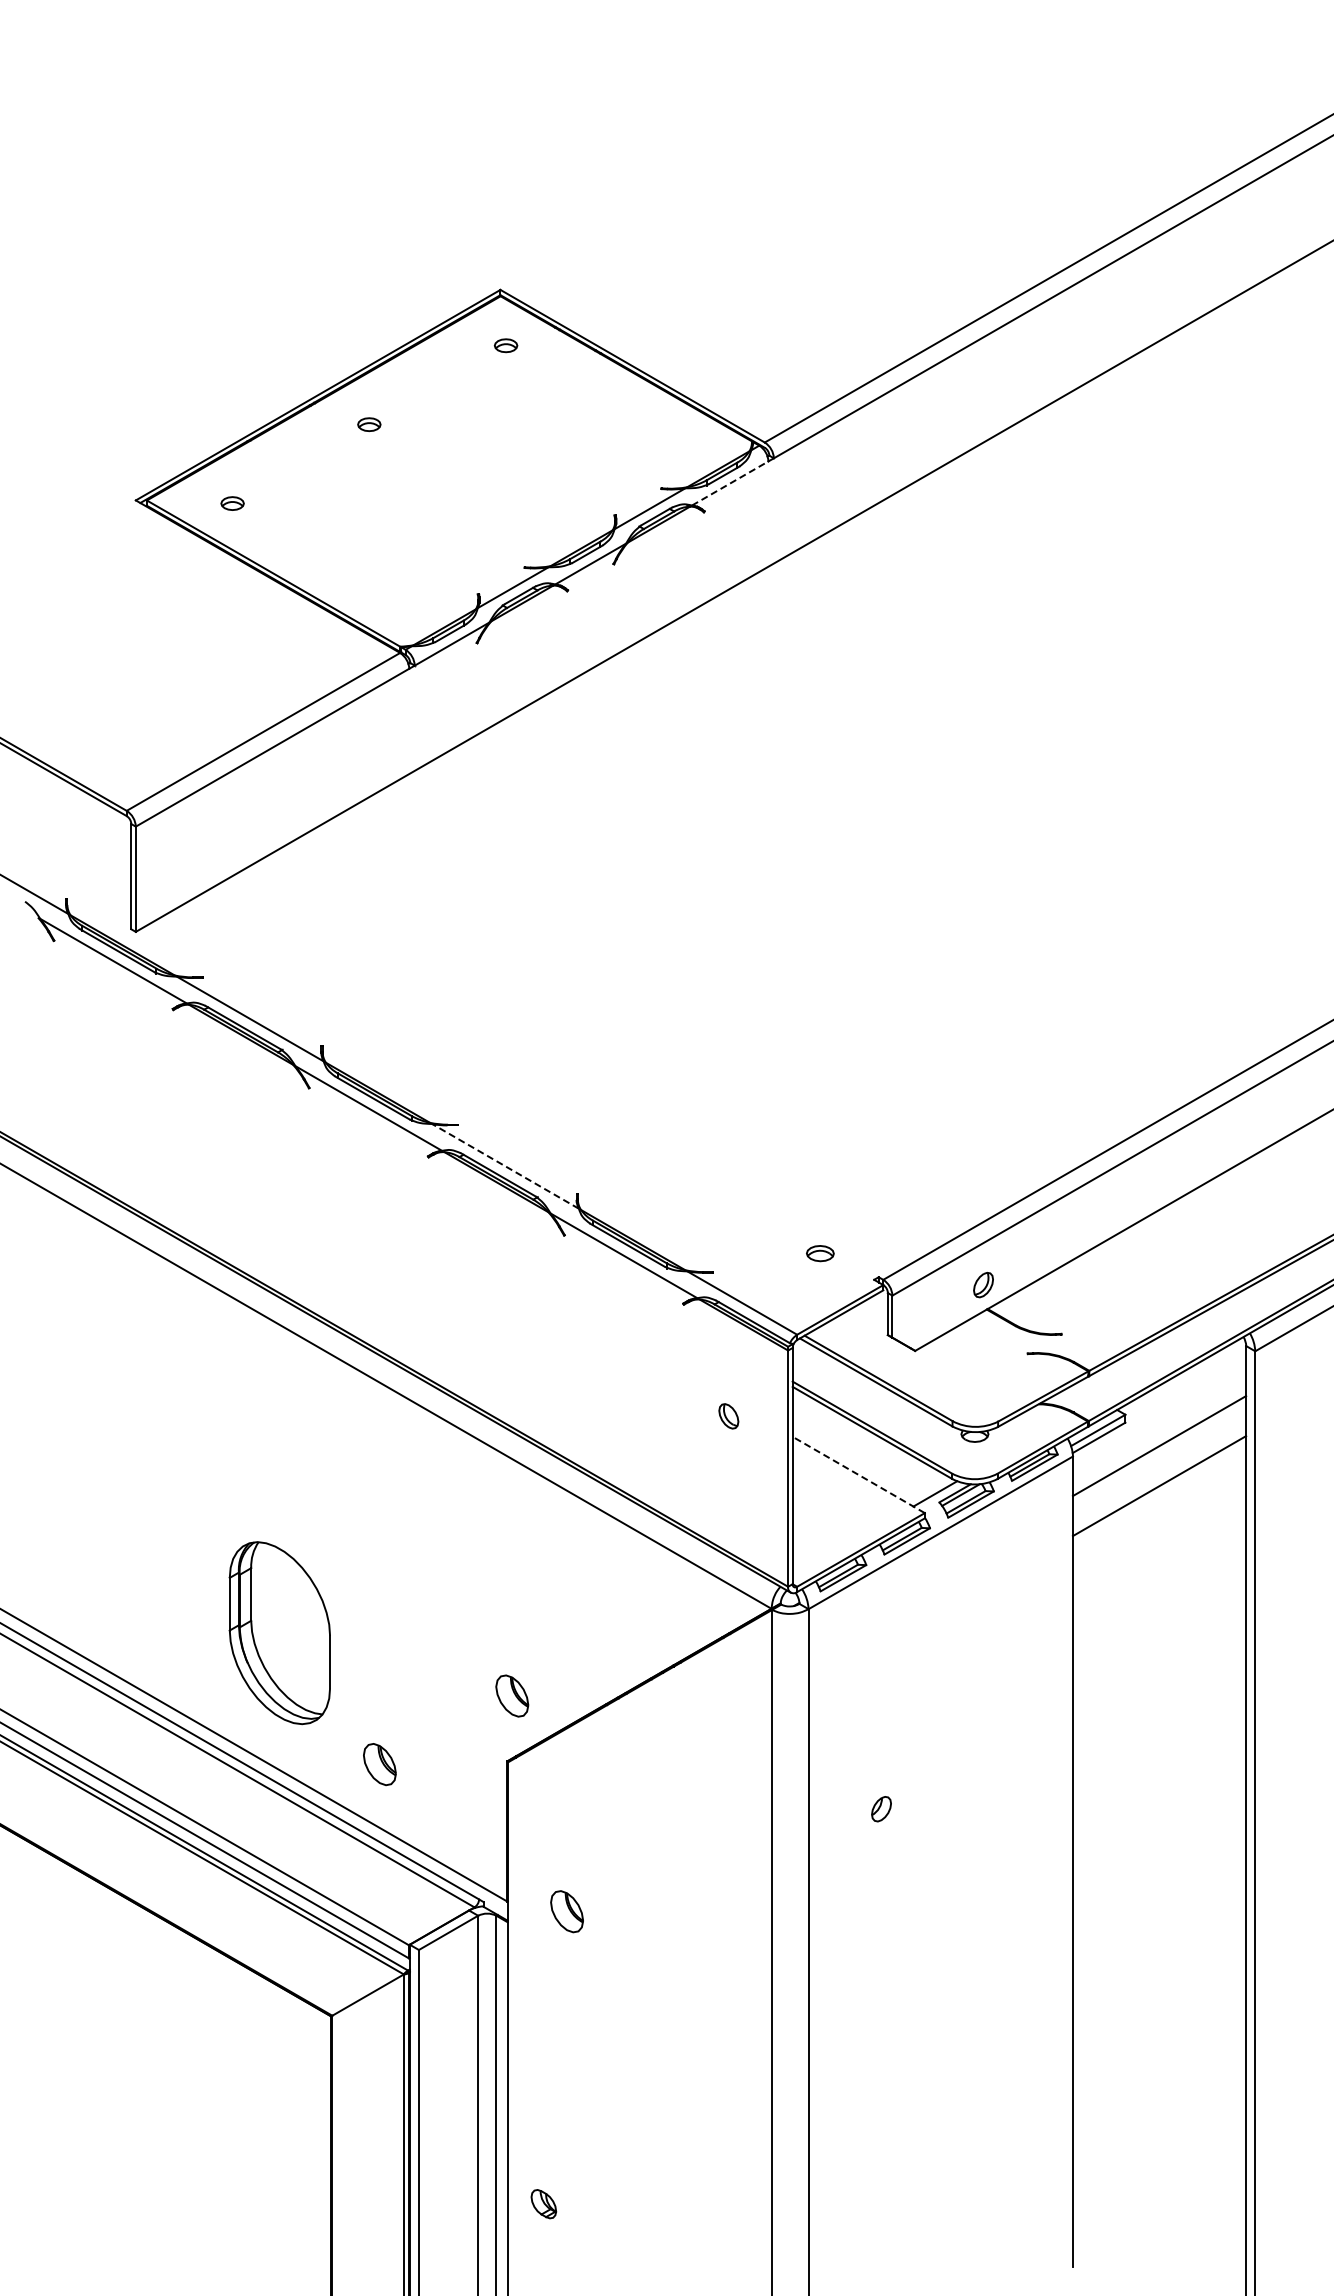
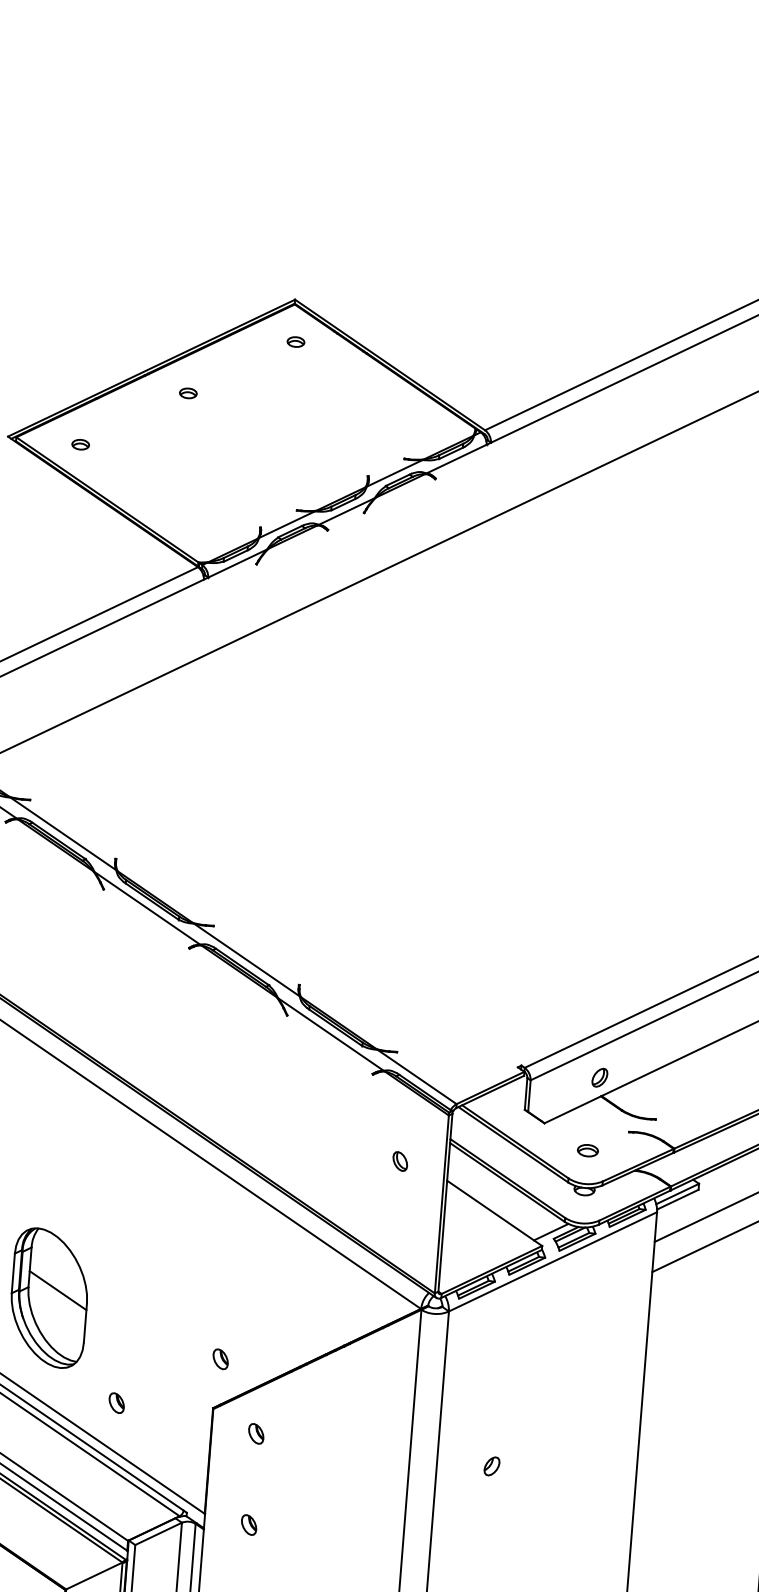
line: (730, 483) -> (456, 459), dashed -> solid
line: (505, 1166) -> (246, 960), dashed -> solid
part: (820, 1253) -> (588, 1150), moved
line: (858, 1474) -> (494, 1213), dashed -> solid
line: (290, 1622) -> (57, 1290), added
part: (512, 1695) -> (220, 1358), size x0.62
part: (379, 1764) -> (116, 1403), size x0.62
part: (566, 1790) -> (255, 1433), added
part: (566, 1911) -> (248, 1524), size x0.62

